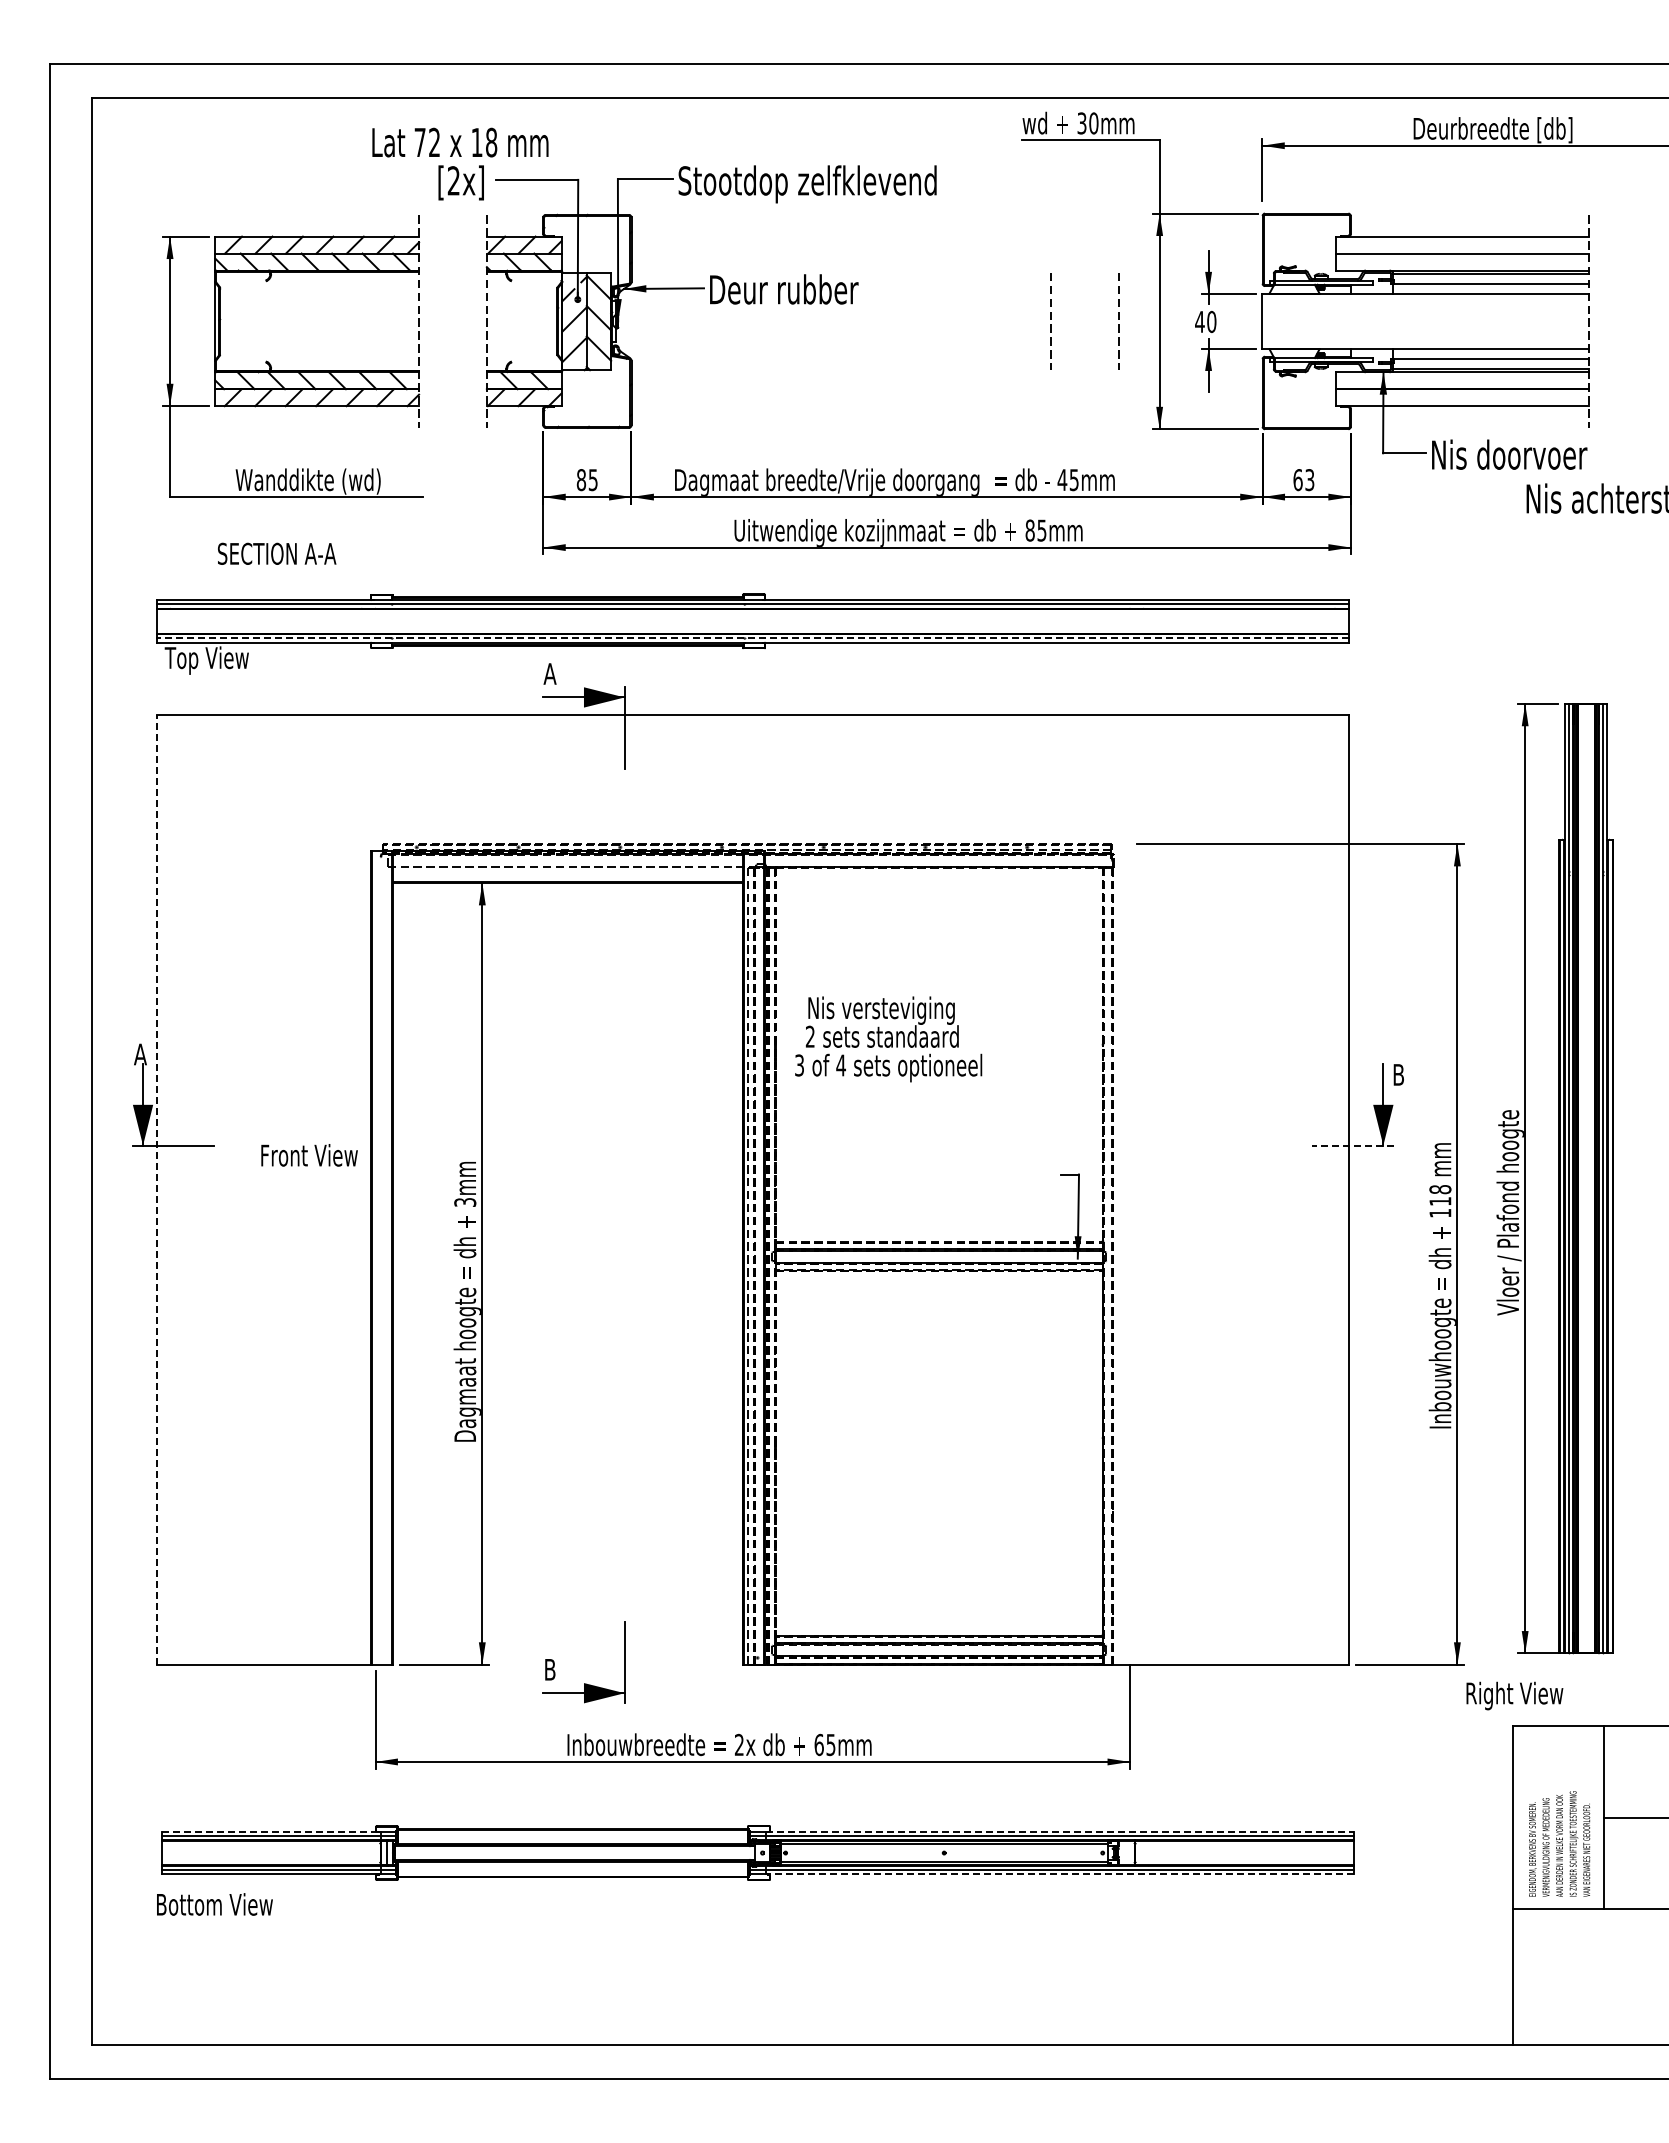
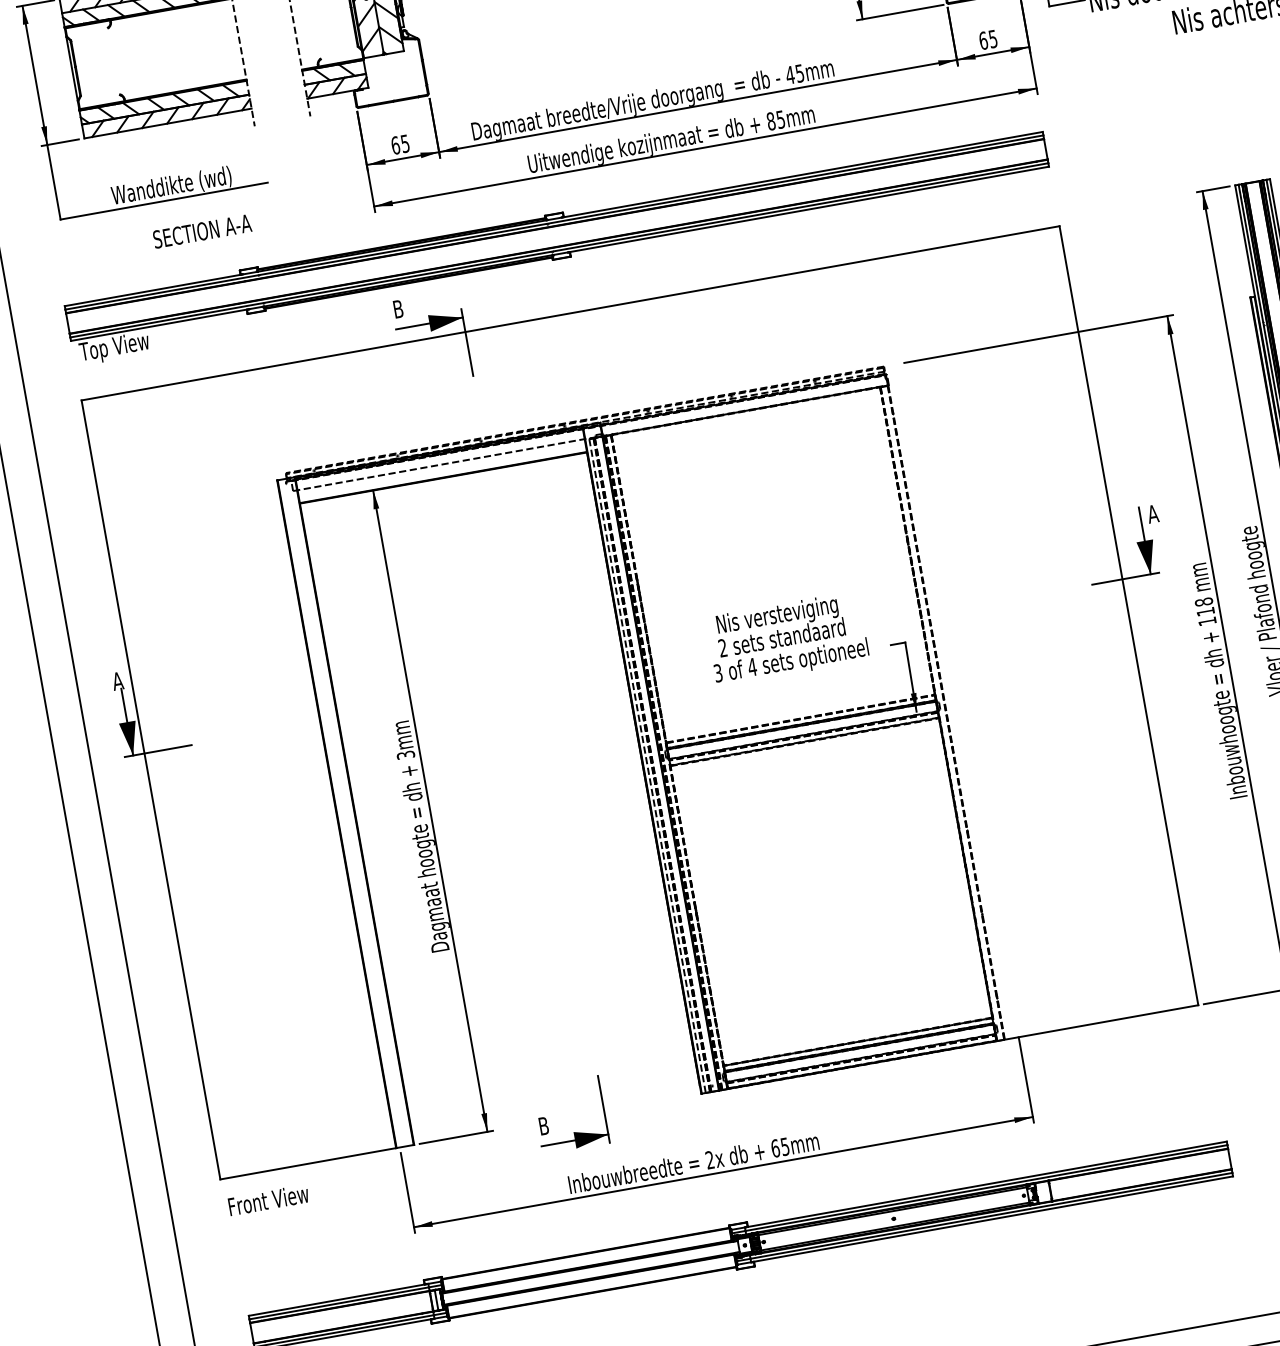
text: (581, 479) -> (395, 145), 85 -> 65
text: (1309, 479) -> (992, 38), 63 -> 65
text: (277, 553) -> (202, 231), moved
line: (752, 638) -> (559, 250), dashed -> solid
text: (549, 673) -> (397, 308), A -> B
text: (888, 1039) -> (787, 638), moved
text: (1398, 1074) -> (1152, 513), B -> A
line: (1352, 1145) -> (1125, 578), dashed -> solid
text: (309, 1155) -> (268, 1200), moved
line: (156, 1189) -> (150, 789), dashed -> solid
line: (271, 1831) -> (338, 1299), dashed -> solid
line: (1060, 1831) -> (986, 1184), dashed -> solid
line: (1060, 1874) -> (992, 1219), dashed -> solid

